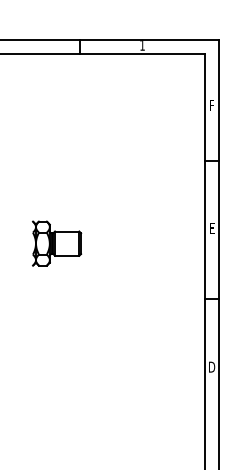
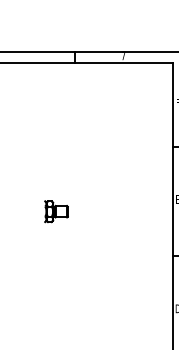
text: (142, 45) -> (123, 56), 1 -> 7
part: (57, 243) -> (56, 211), size x0.6

